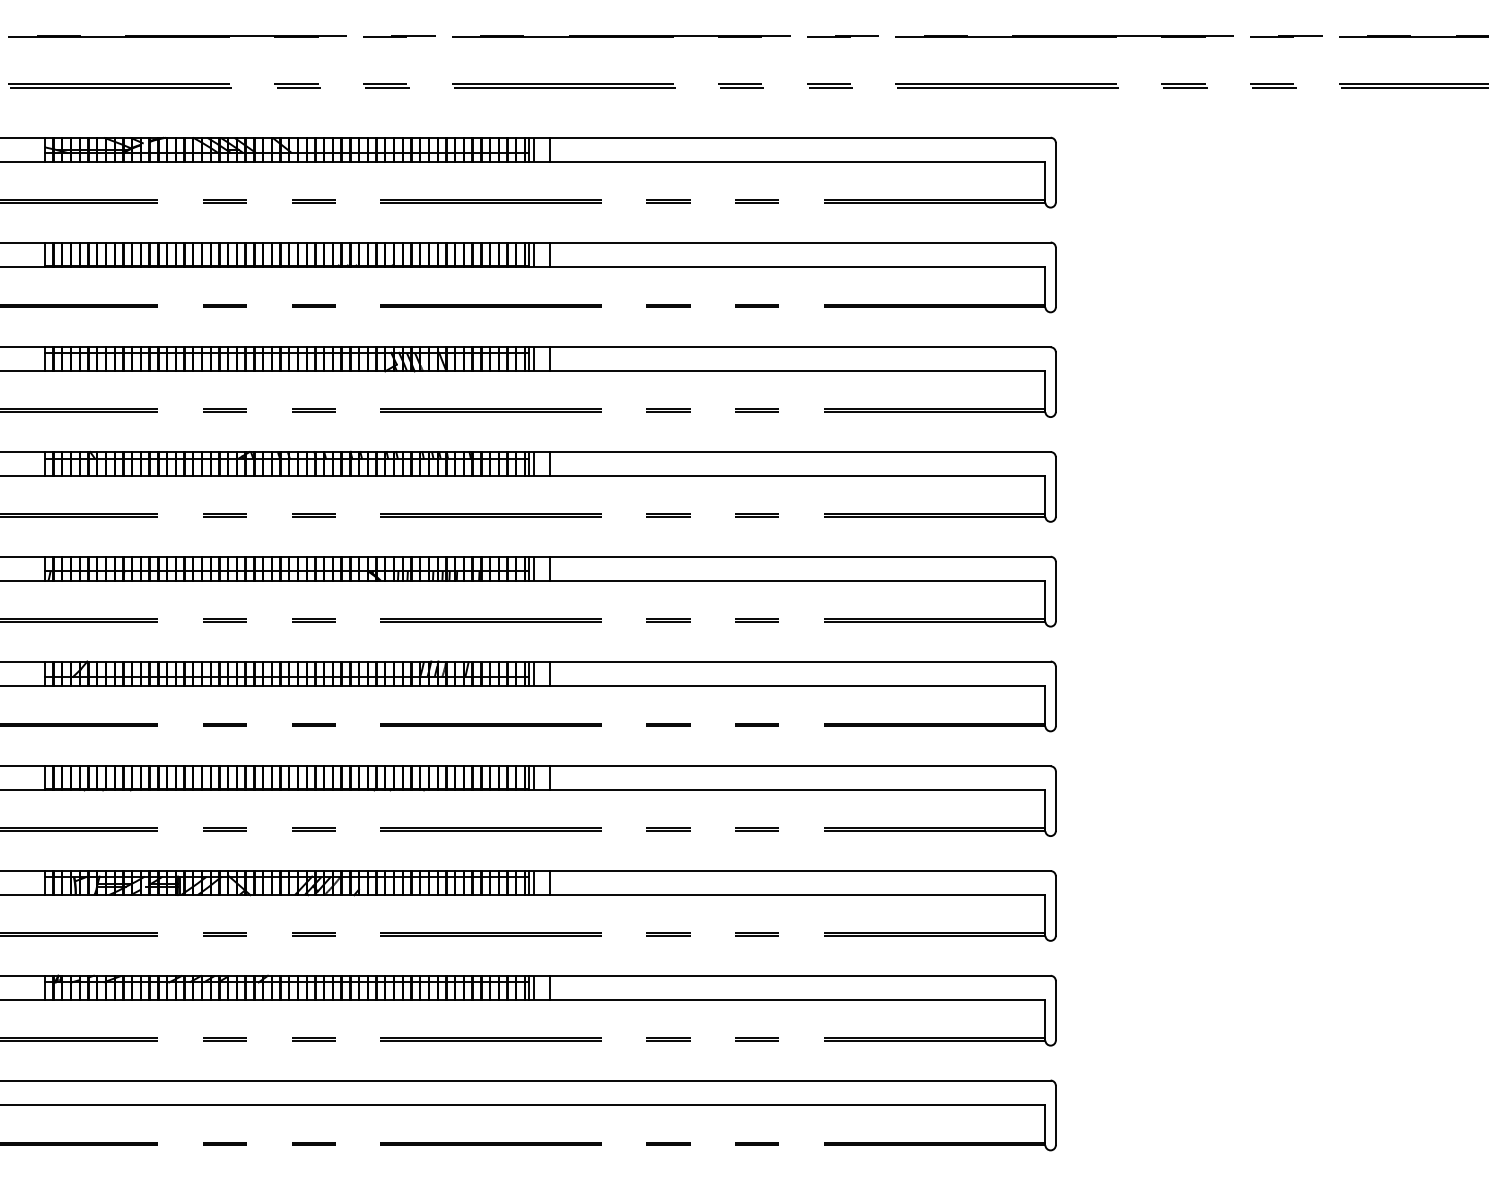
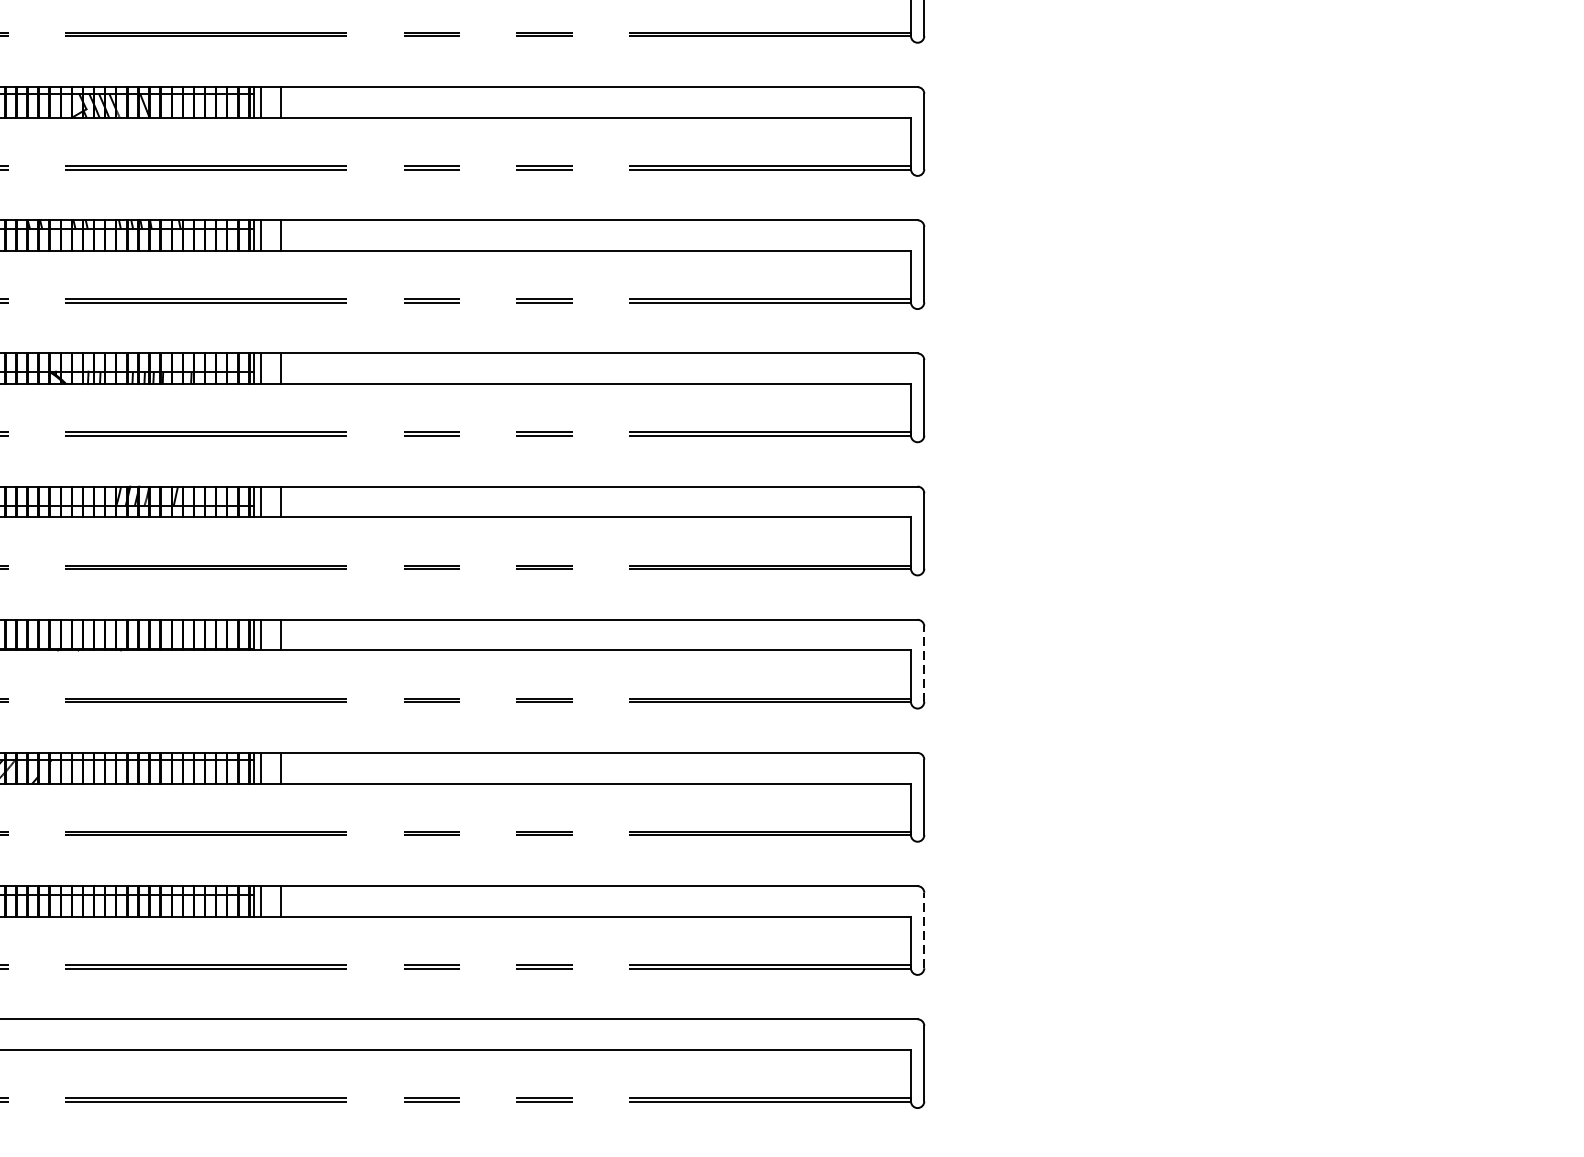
line: (1055, 801) -> (923, 664), solid -> dashed
line: (1055, 1010) -> (923, 930), solid -> dashed

